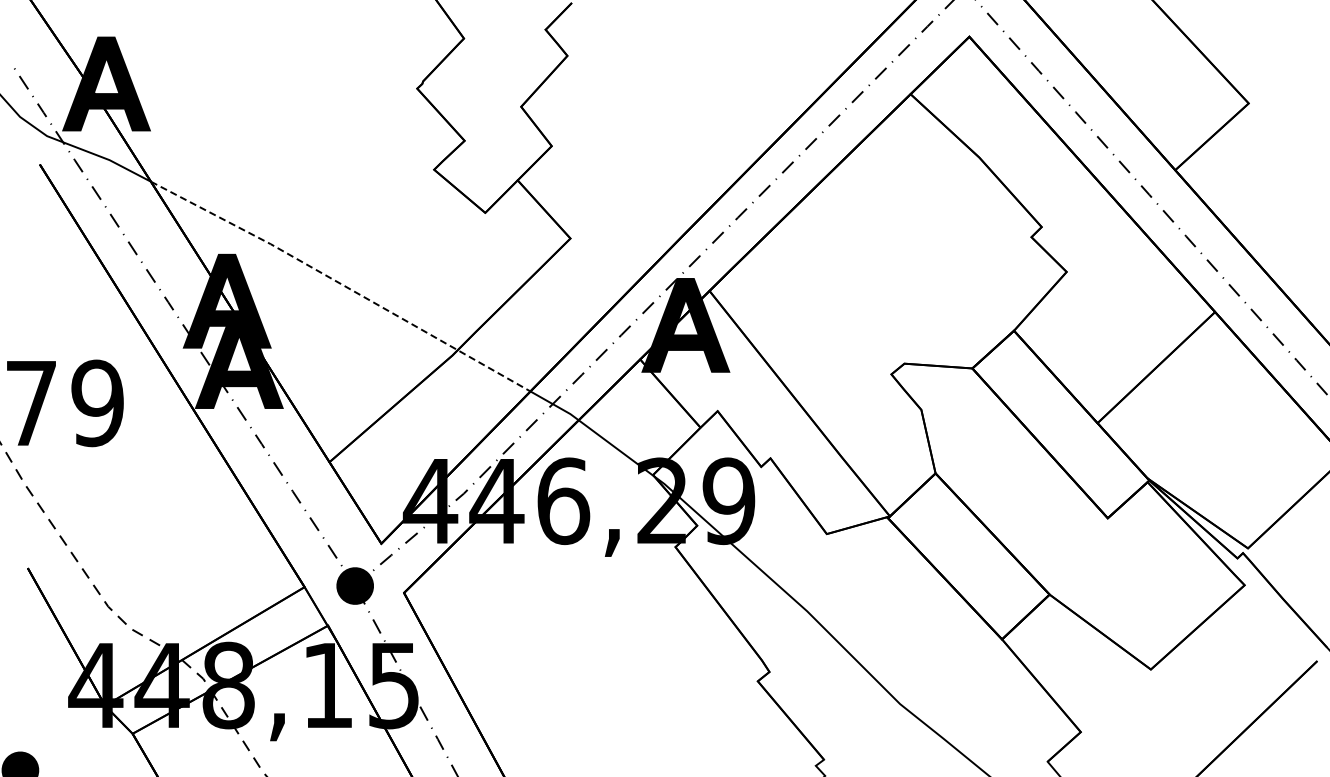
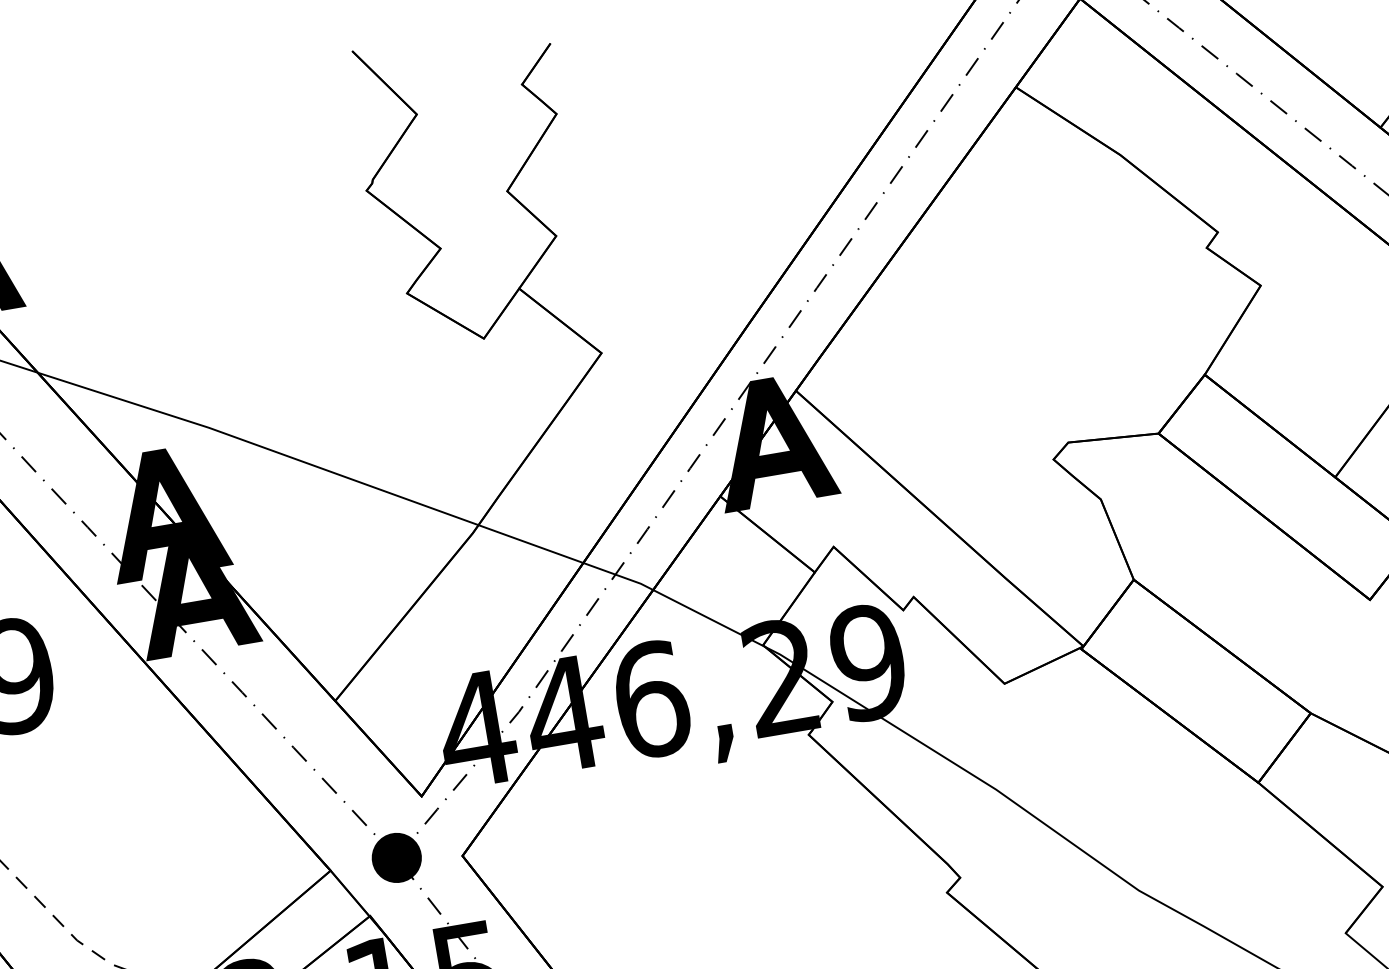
line: (341, 284) -> (311, 464), dashed -> solid

